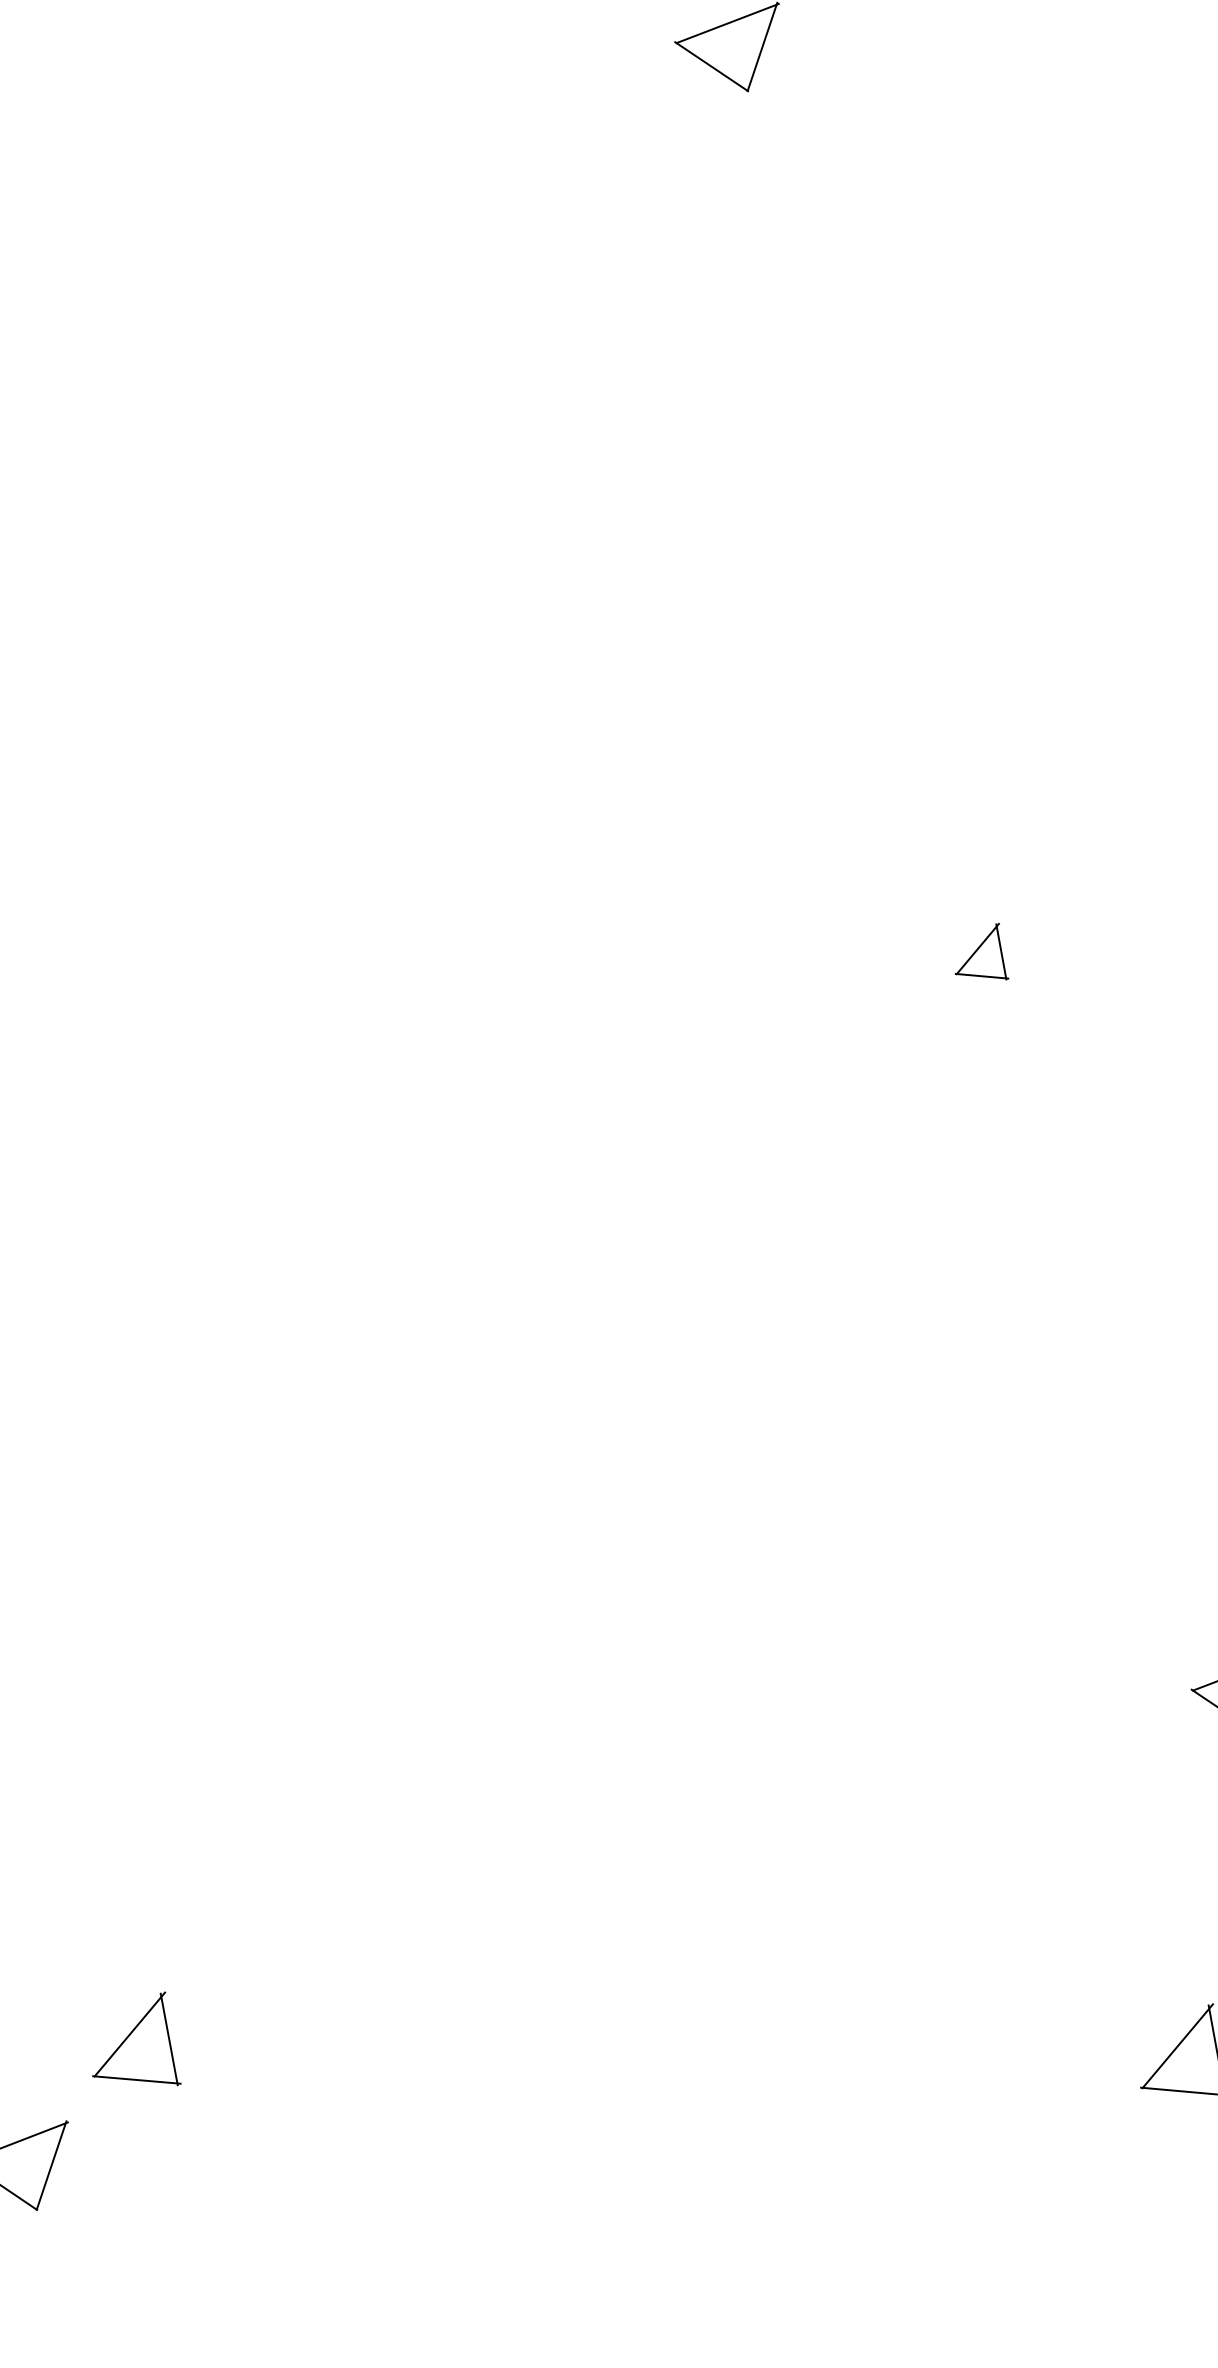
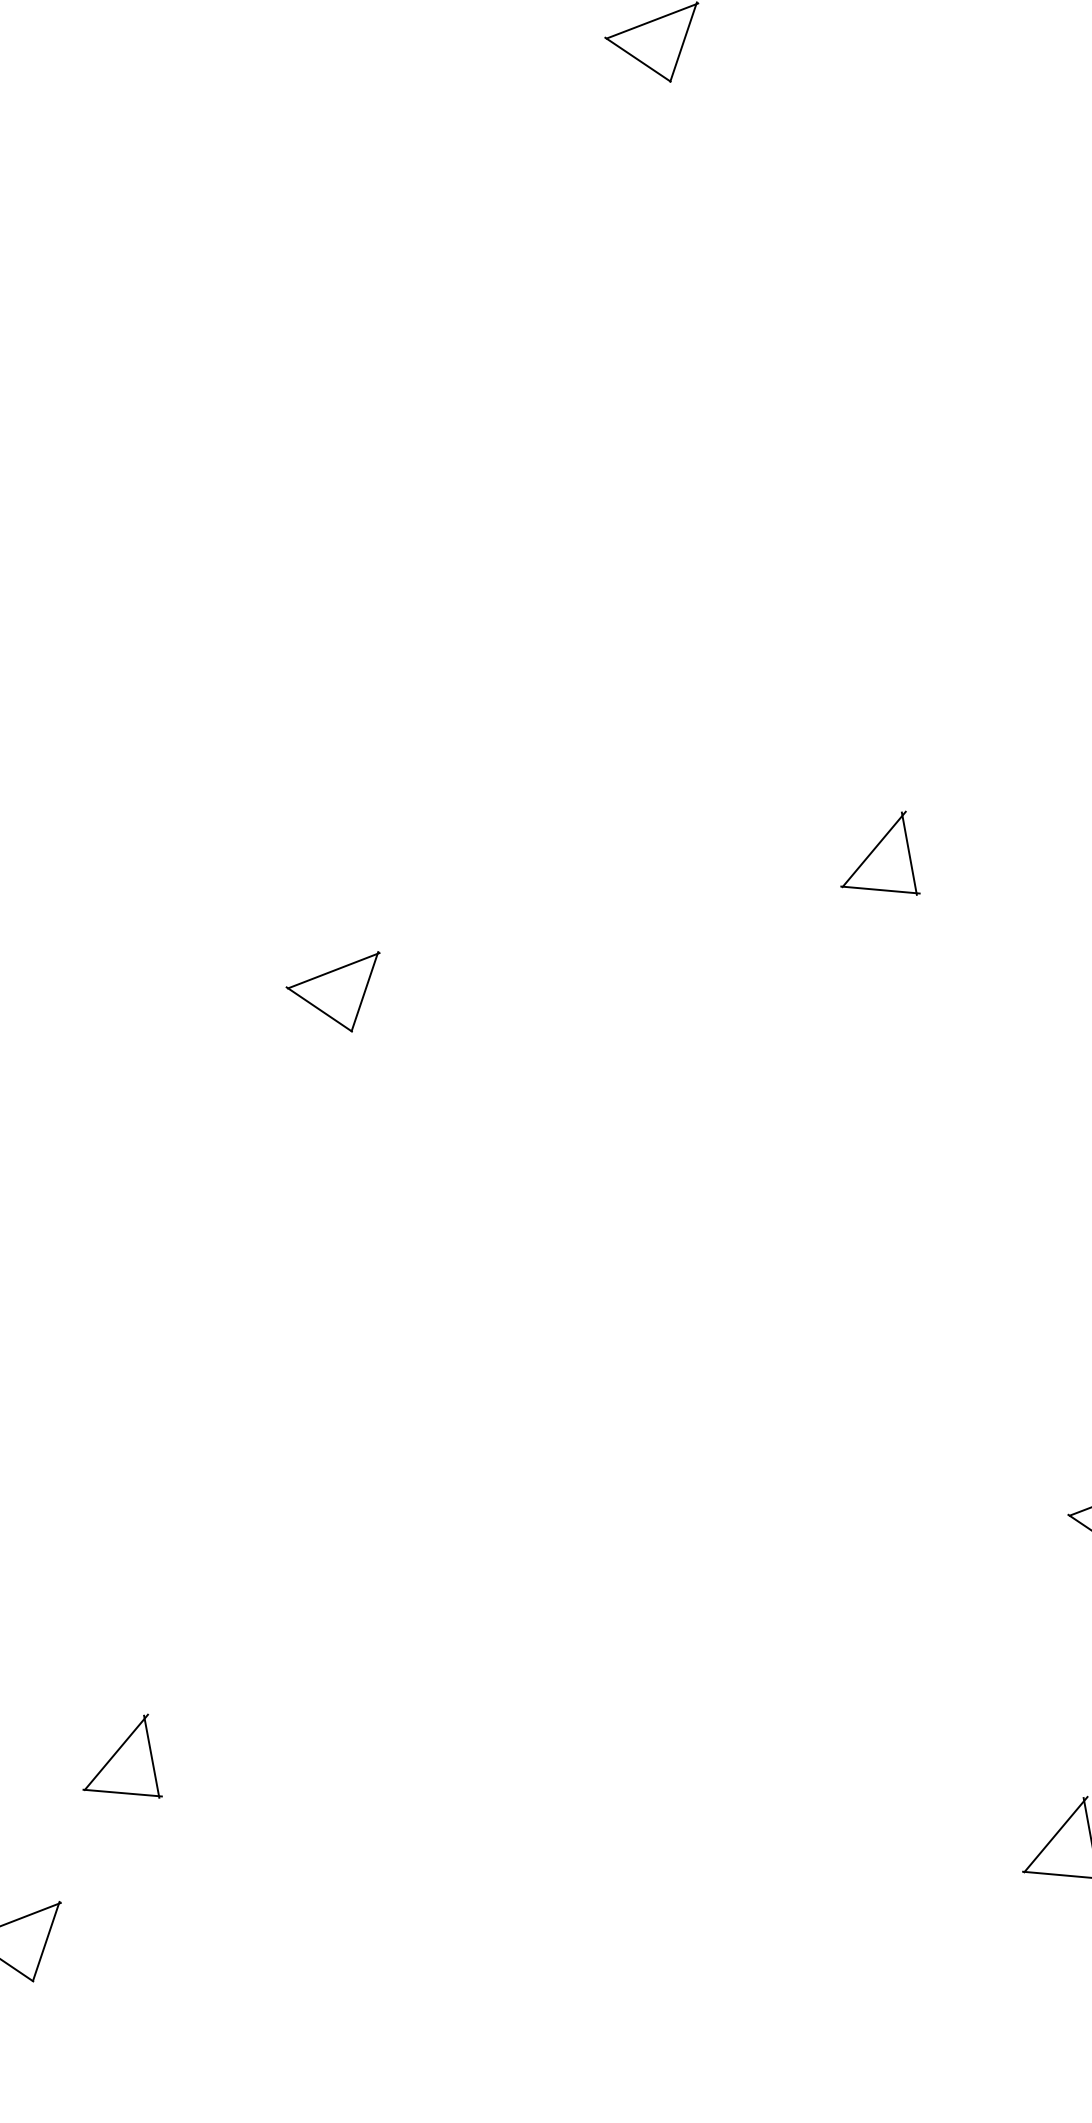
part: (981, 951) -> (879, 853), size x1.67
part: (371, 1105) -> (333, 991), added
part: (136, 2038) -> (122, 1755), moved

